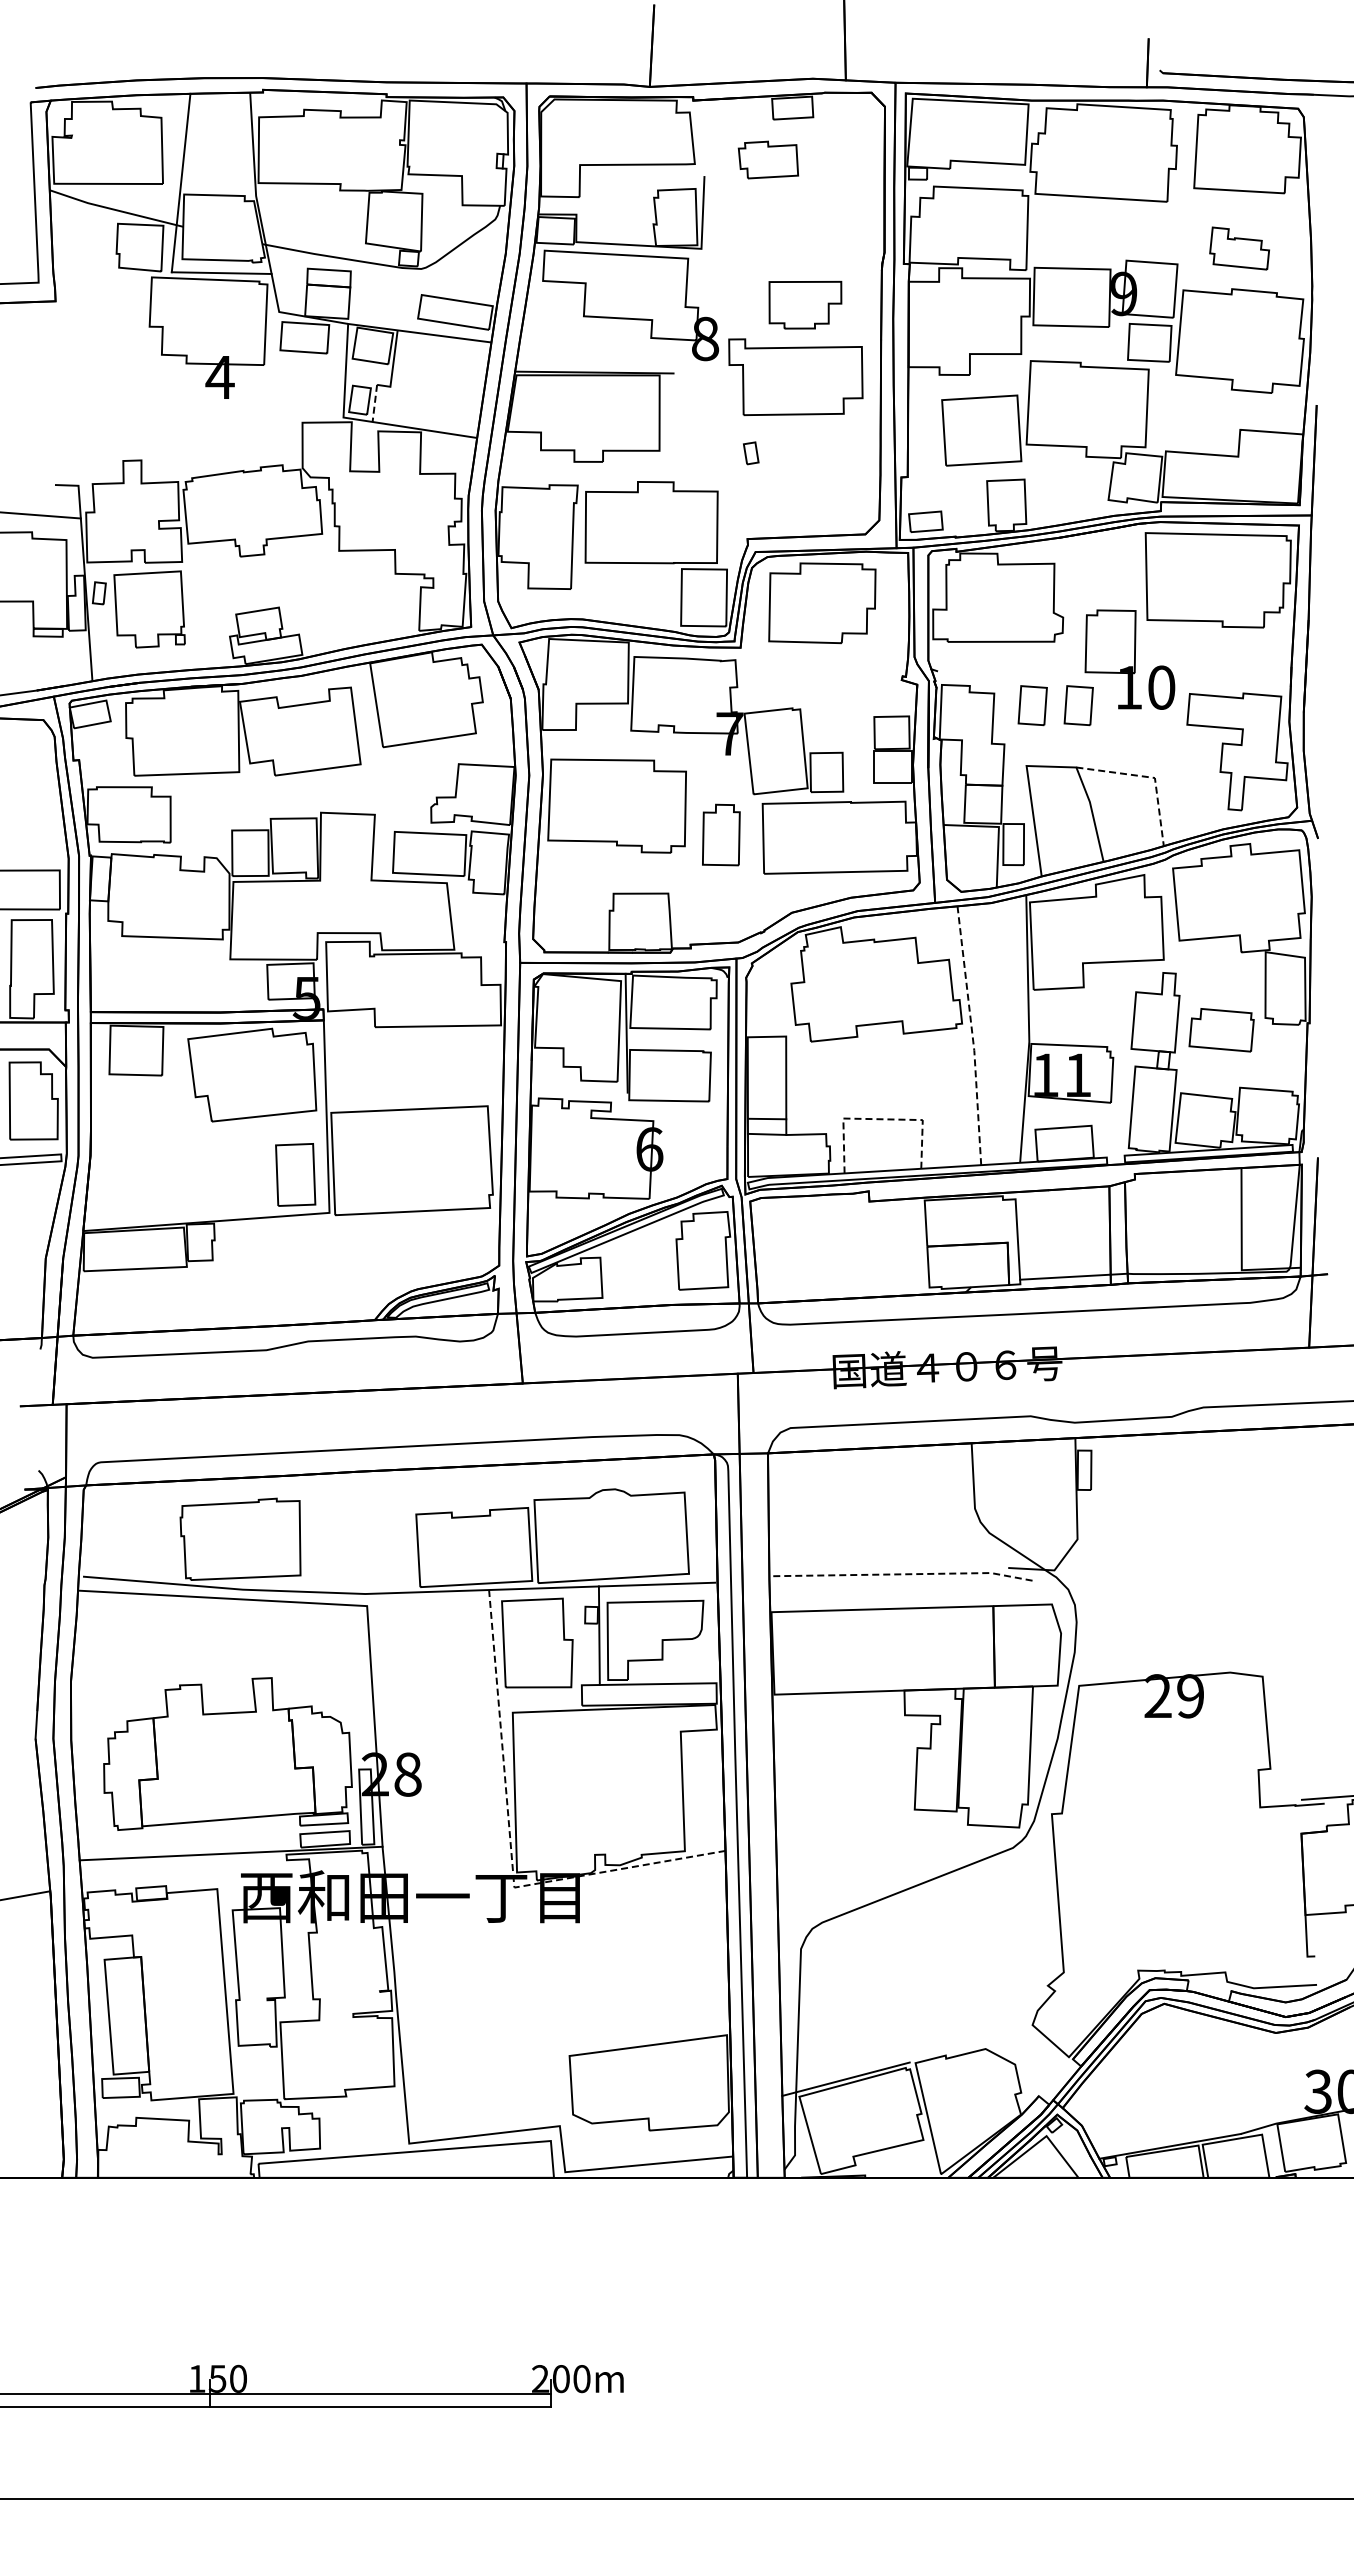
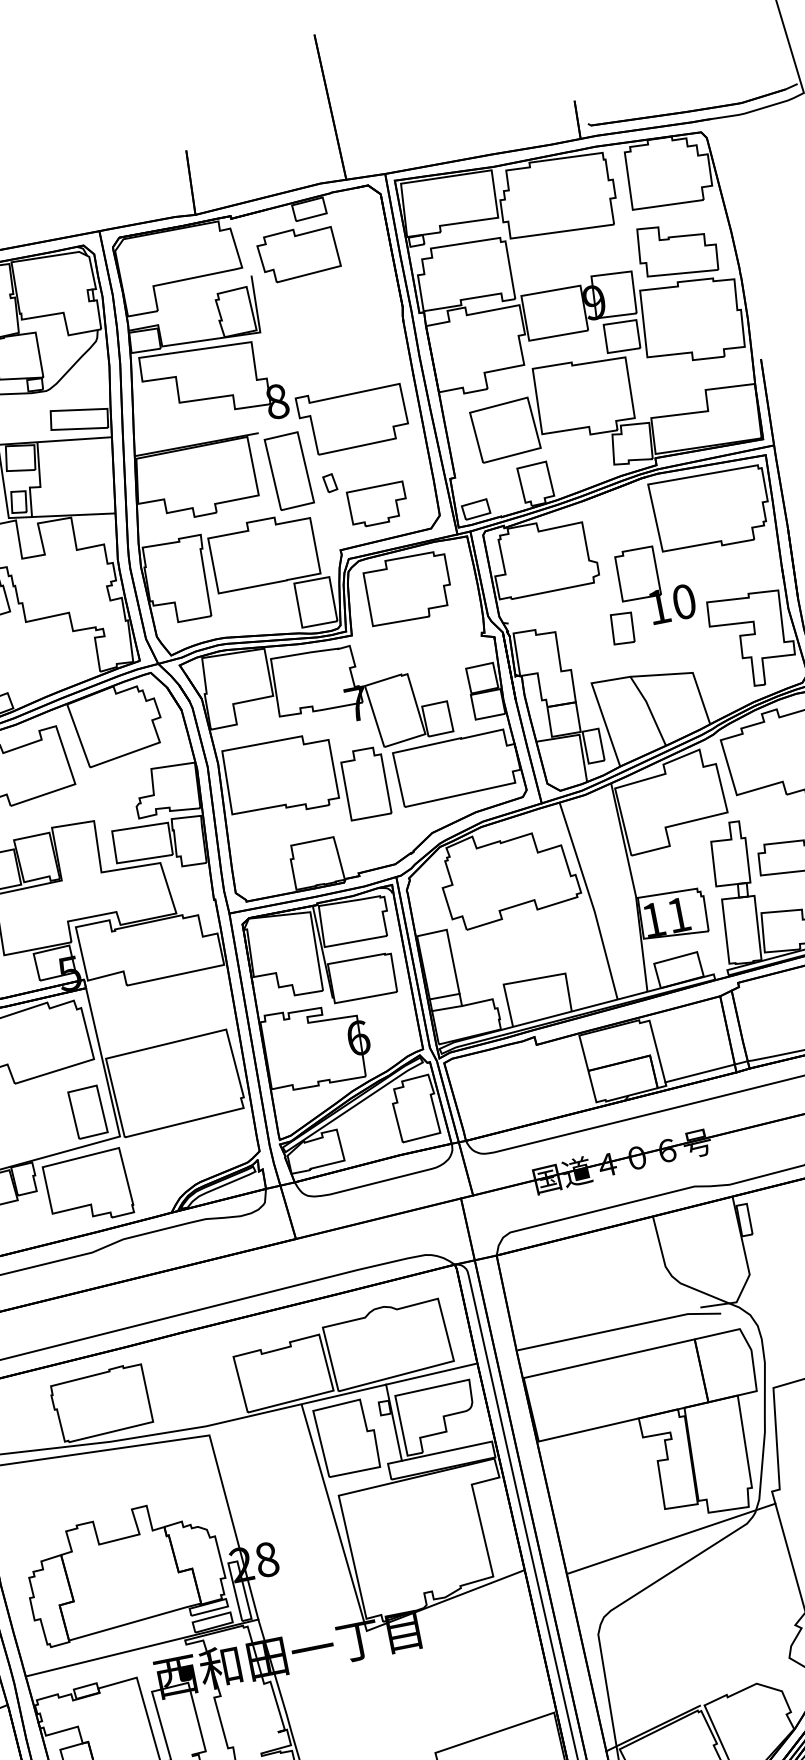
part: (768, 159) -> (298, 252), size x1.67
part: (1239, 248) -> (677, 249), size x1.67
part: (805, 304) -> (378, 504), moved
line: (374, 403) -> (30, 502), dashed -> solid
part: (703, 428) -> (289, 471), added
part: (1032, 705) -> (586, 635), removed
line: (1150, 777) -> (689, 673), dashed -> solid
part: (721, 834) -> (365, 783), size x1.43
line: (972, 1035) -> (591, 900), dashed -> solid
line: (880, 1119) -> (532, 979), dashed -> solid
part: (277, 1269) -> (88, 1188), added
line: (902, 1574) -> (619, 1328), dashed -> solid
line: (510, 1845) -> (357, 1598), dashed -> solid
line: (914, 1848) -> (670, 1539), added

